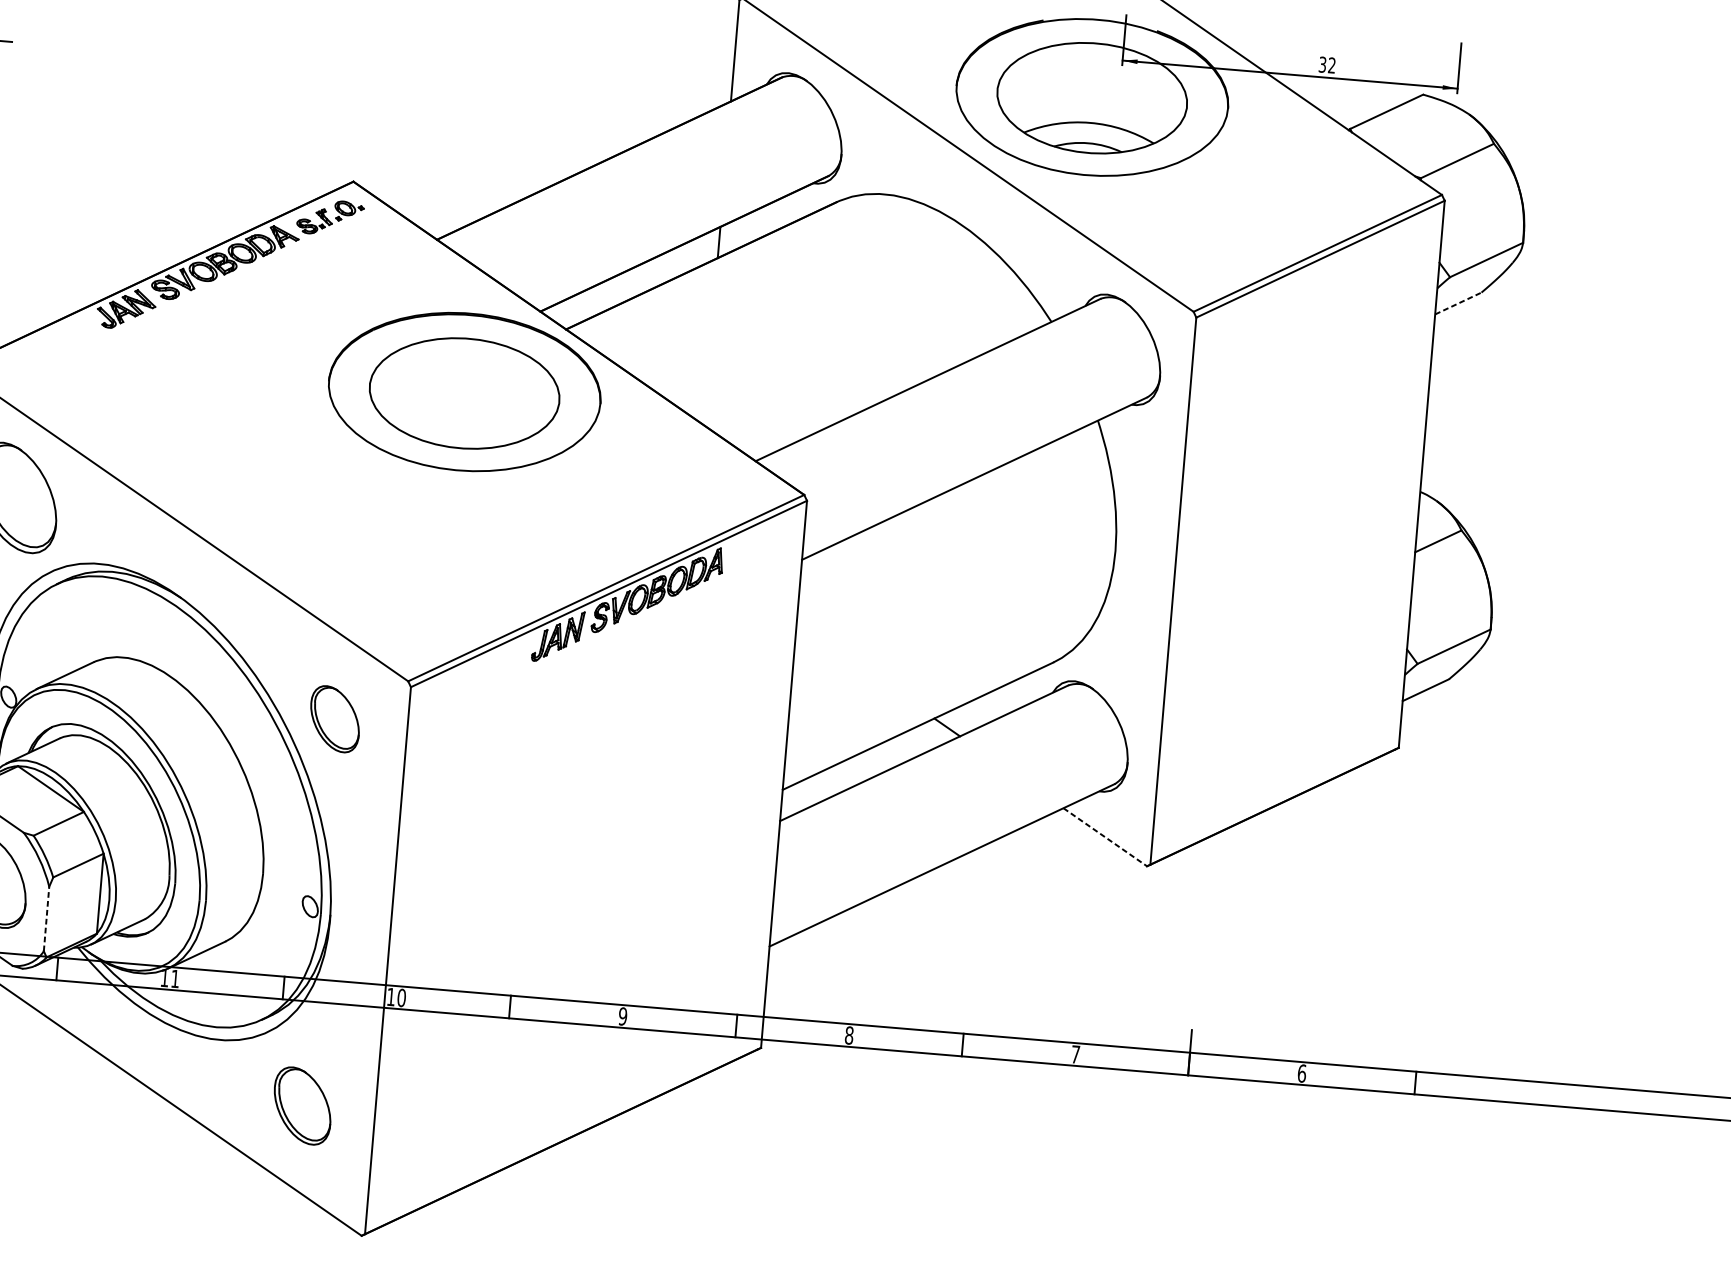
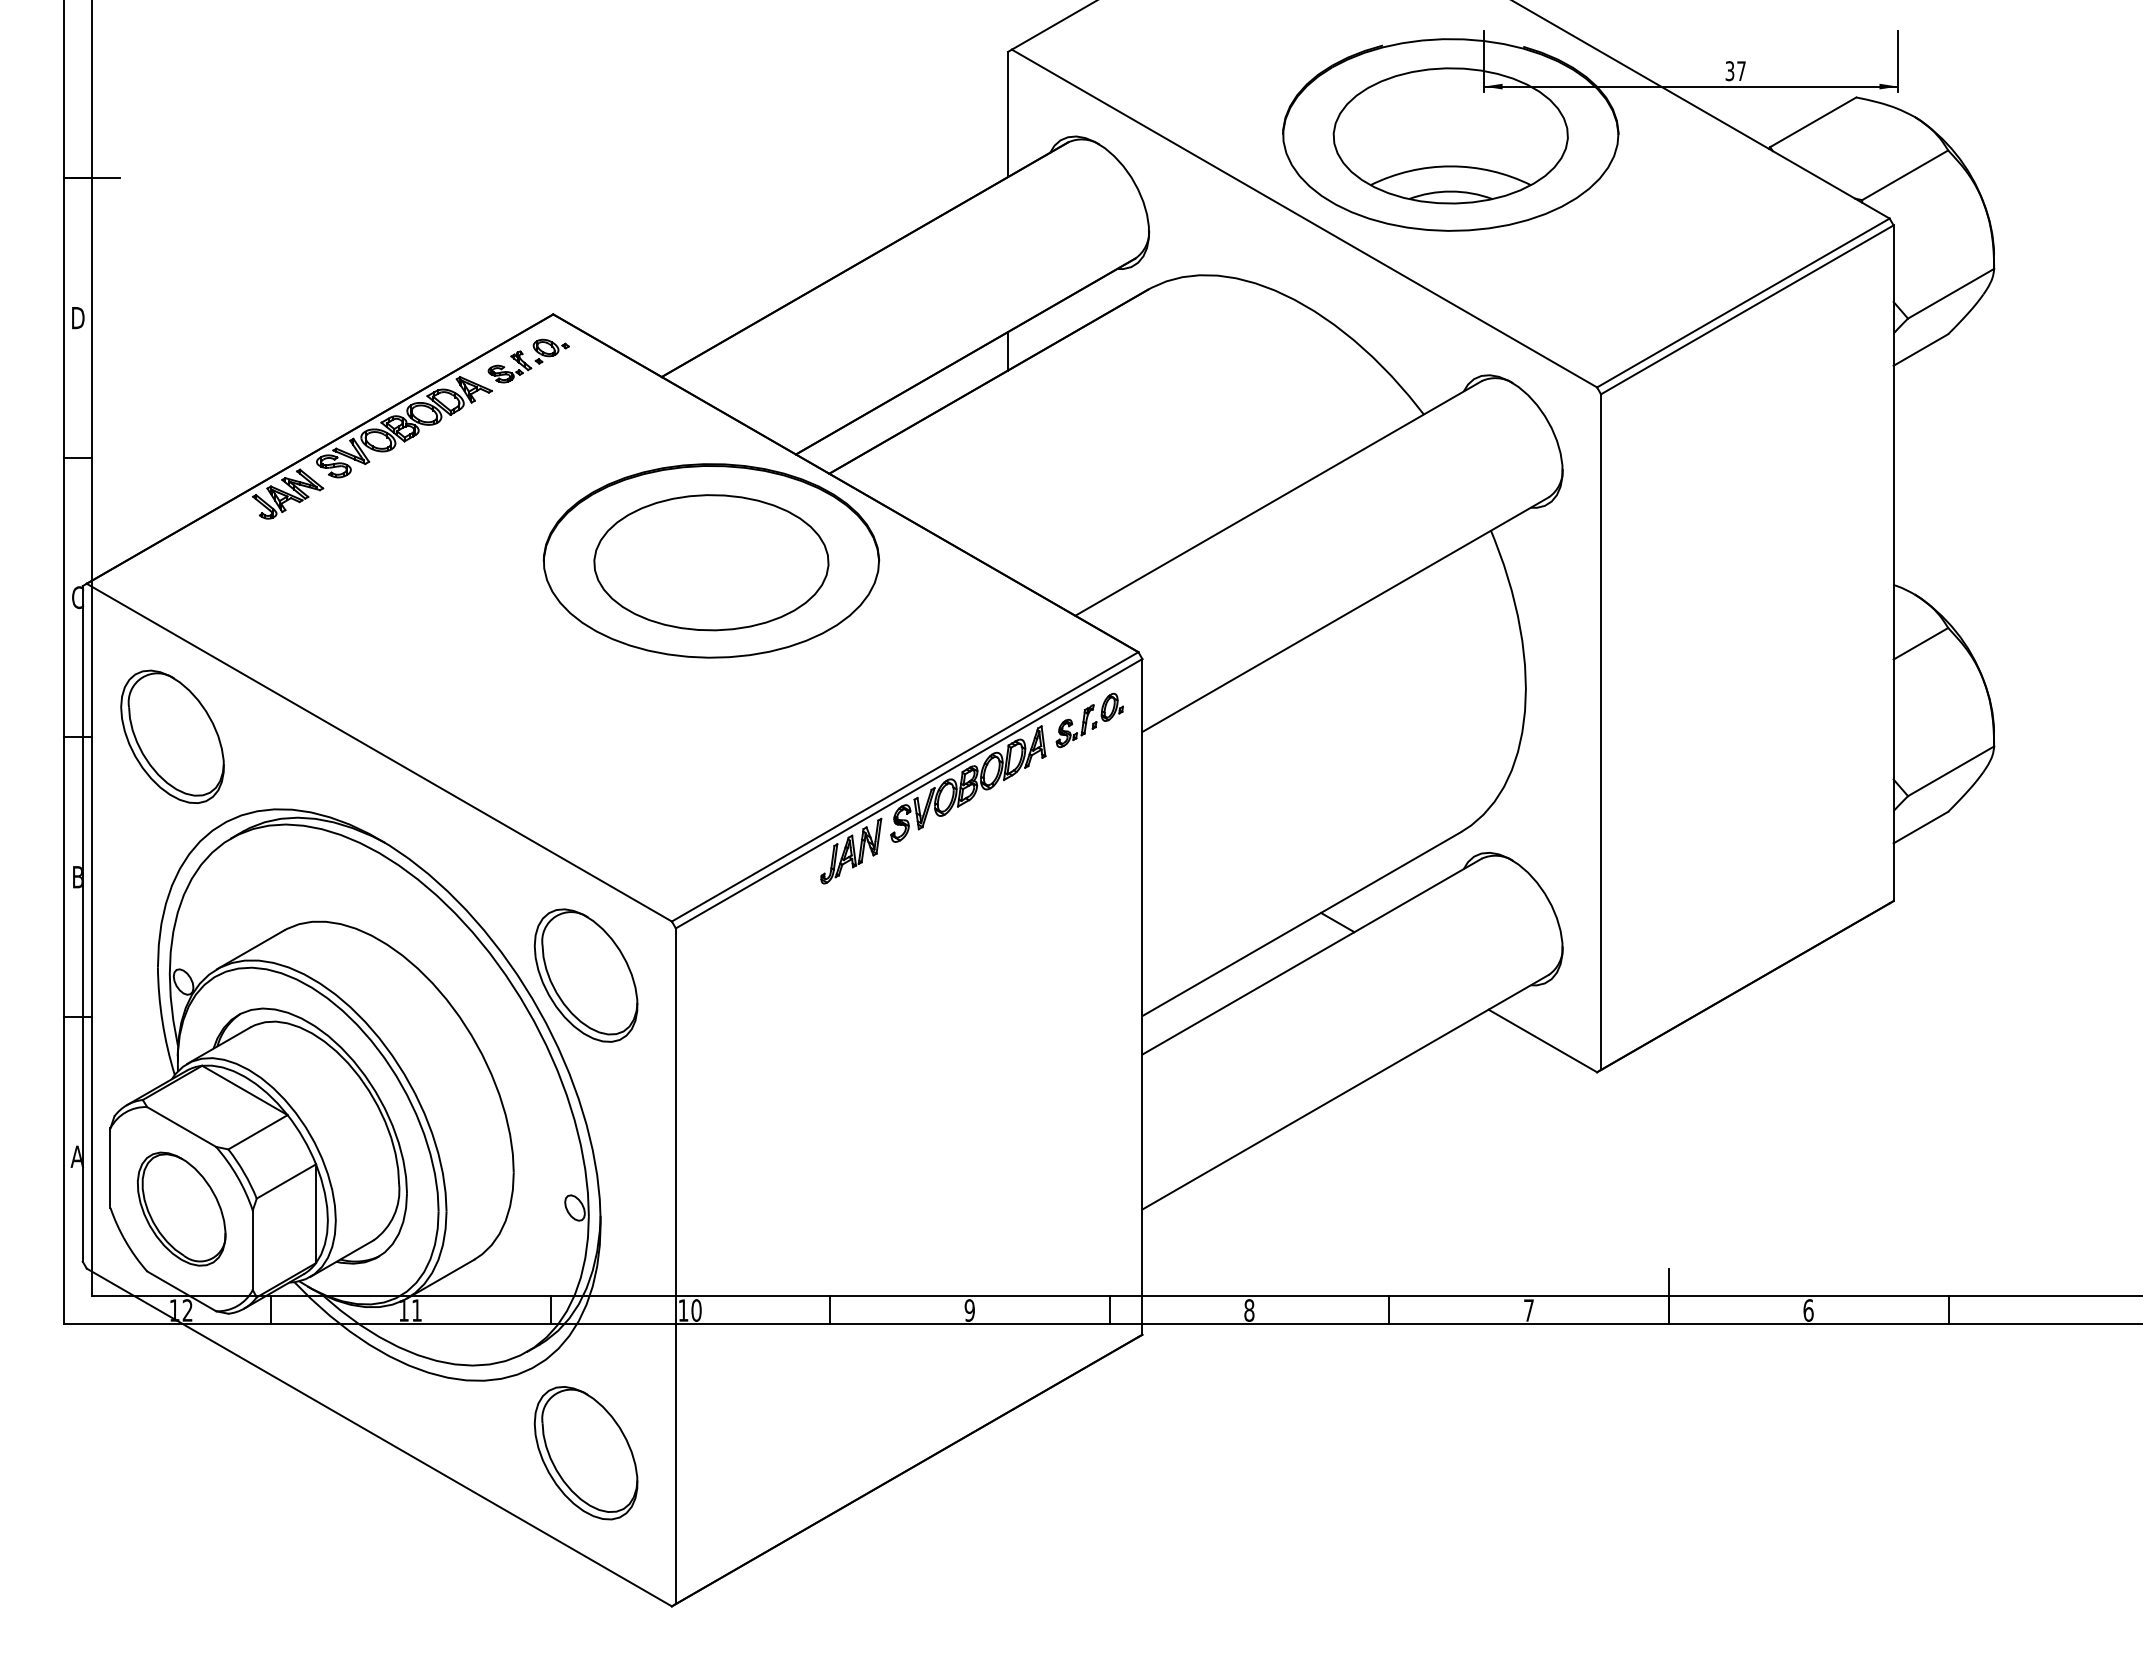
text: (1332, 65) -> (1741, 70), 32 -> 37
line: (1457, 303) -> (1920, 350), dashed -> solid
part: (759, 546) -> (1089, 720), added
part: (334, 719) -> (585, 975), size x1.67
line: (1105, 836) -> (1542, 1040), dashed -> solid
line: (46, 919) -> (252, 1250), dashed -> solid
part: (302, 1106) -> (585, 1453), size x1.43

